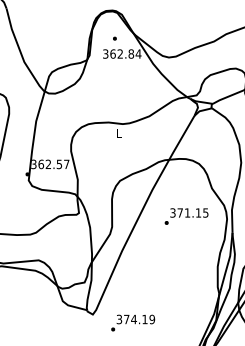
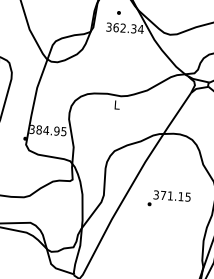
text: (131, 53) -> (134, 28), 362.84 -> 362.34
text: (53, 164) -> (51, 130), 362.57 -> 384.95
text: (186, 216) -> (169, 199), moved

